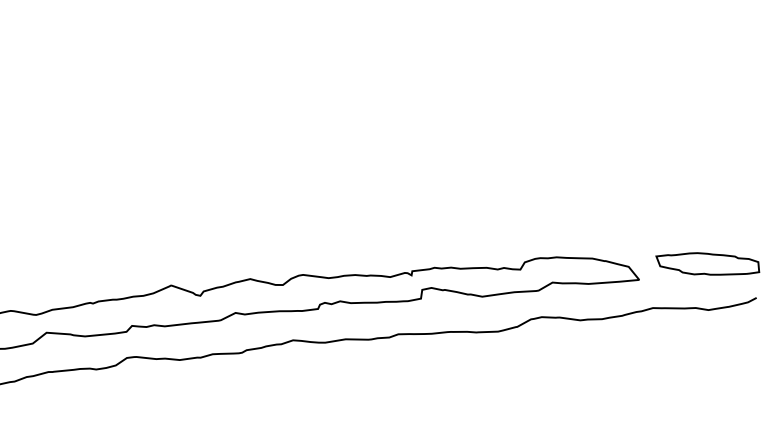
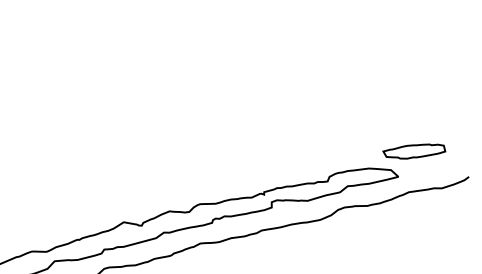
part: (708, 264) -> (414, 151), moved

